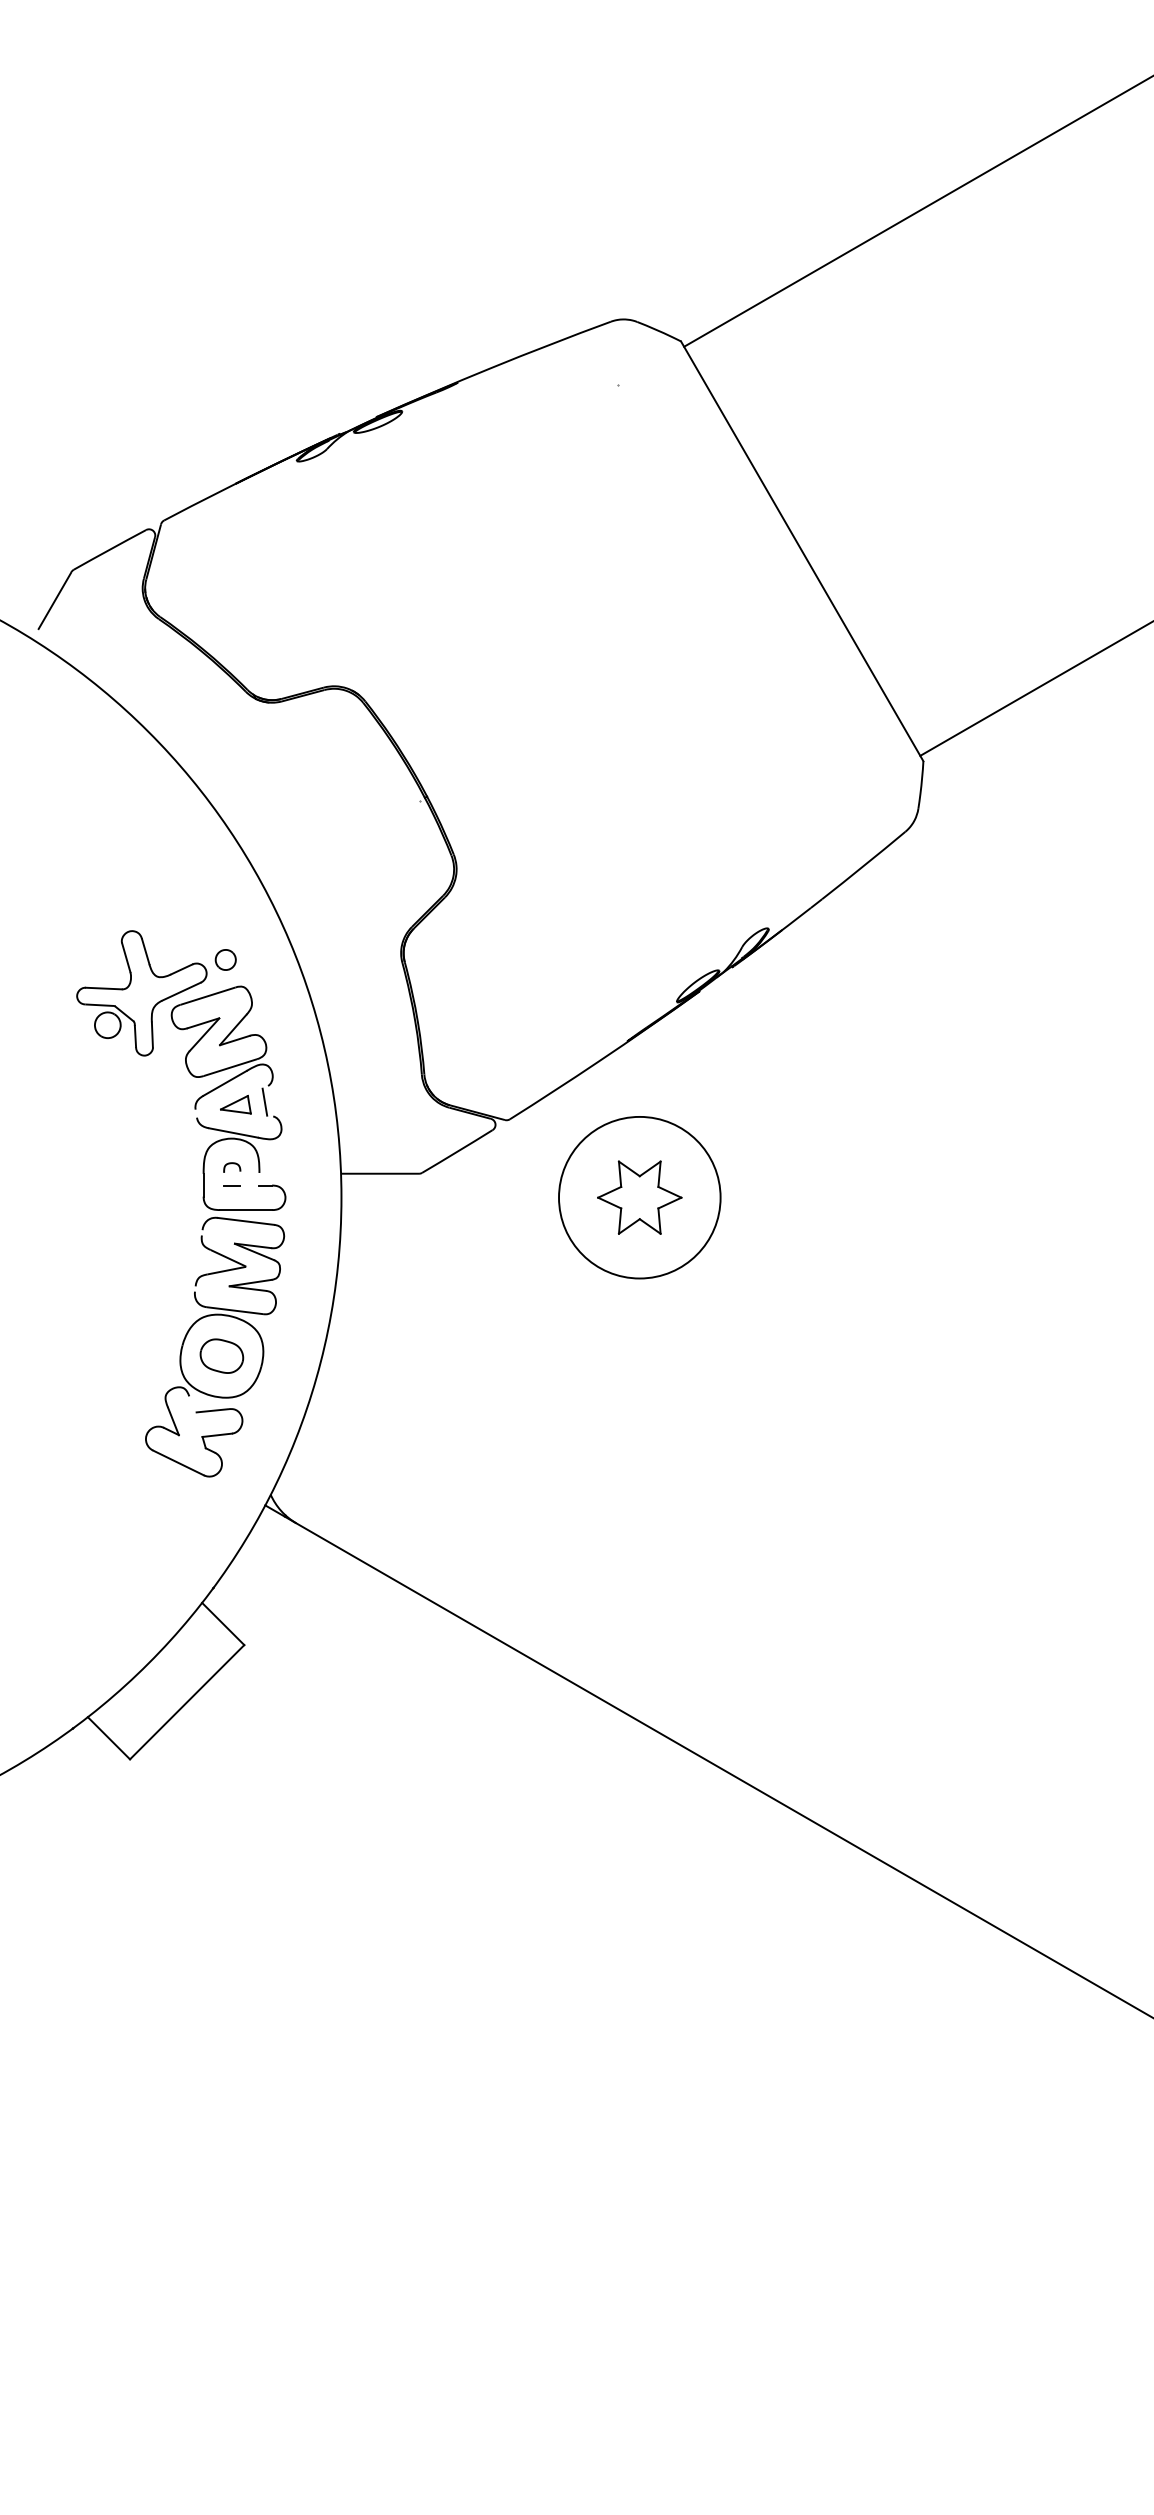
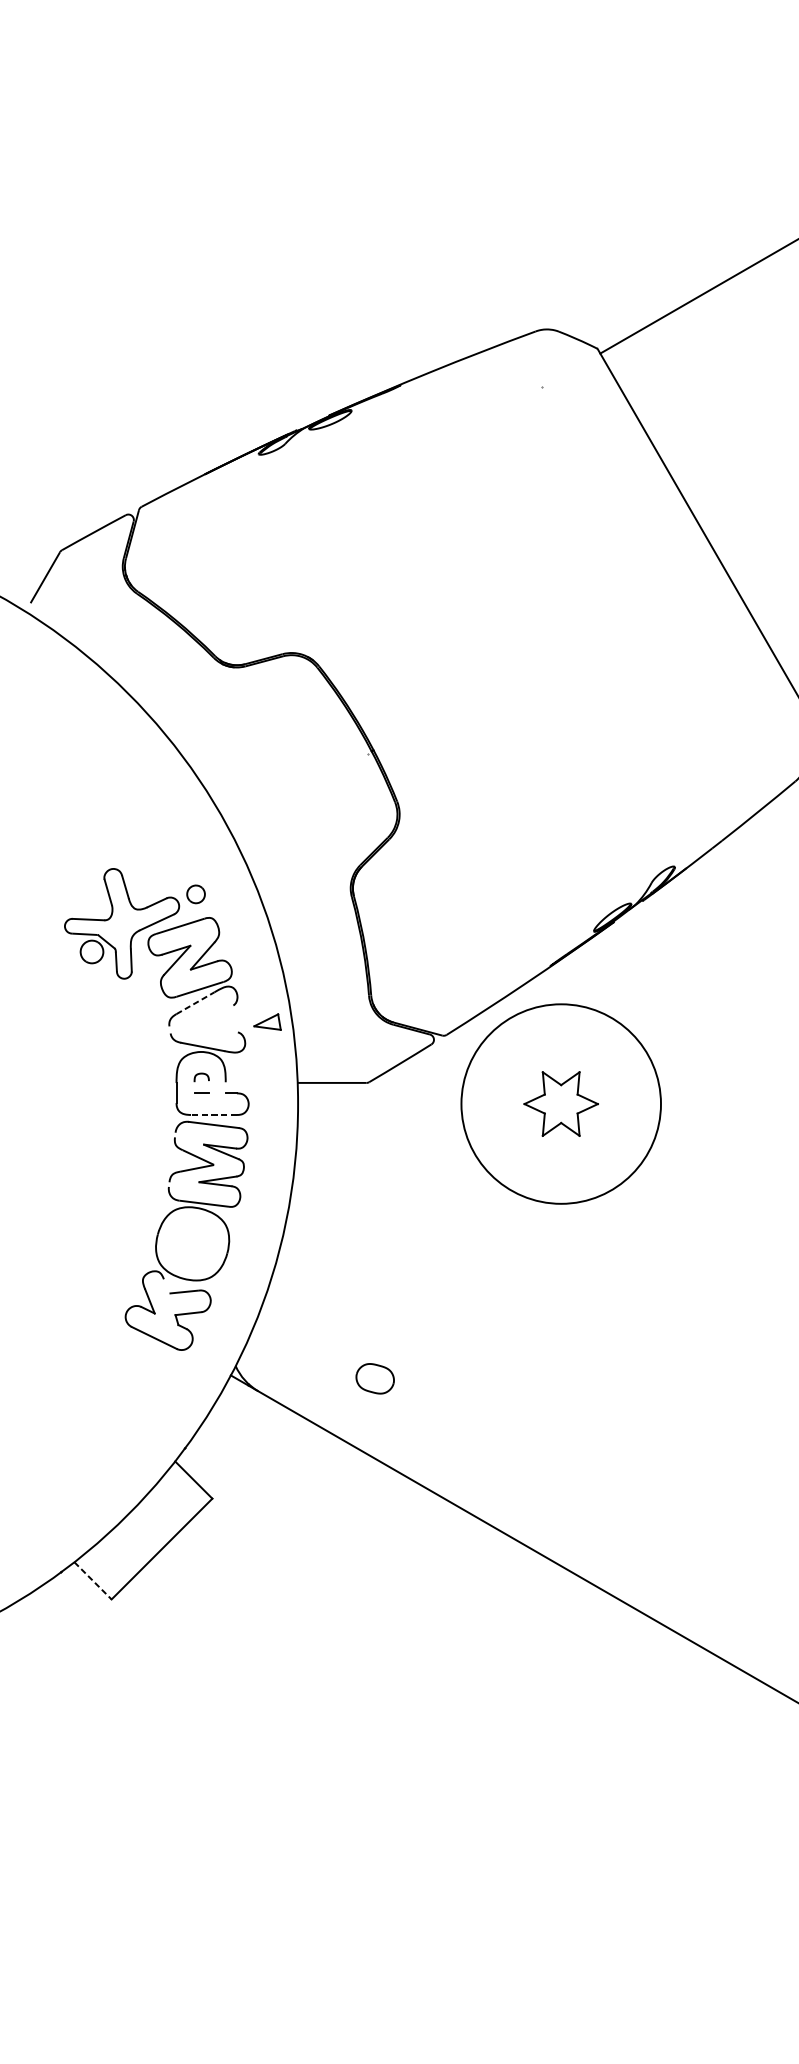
line: (225, 1083) -> (195, 1003), solid -> dashed
line: (264, 1101) -> (230, 1019), removed
part: (235, 1104) -> (267, 1021), moved
circle: (639, 1197) -> (560, 1103), size x1.4
line: (245, 1210) -> (213, 1115), solid -> dashed
part: (221, 1355) -> (374, 1378), moved
line: (108, 1738) -> (92, 1581), solid -> dashed

